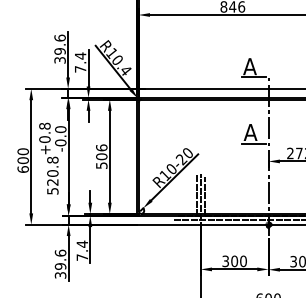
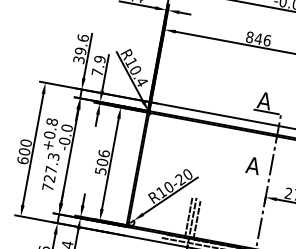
text: (80, 55) -> (100, 58), 7.4 -> 7.9
line: (253, 144) -> (253, 177), removed
text: (52, 175) -> (50, 171), 520.8 -> 727.3

